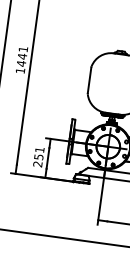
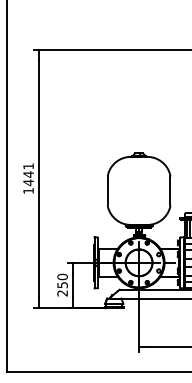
text: (39, 149) -> (62, 276), 251 -> 250

